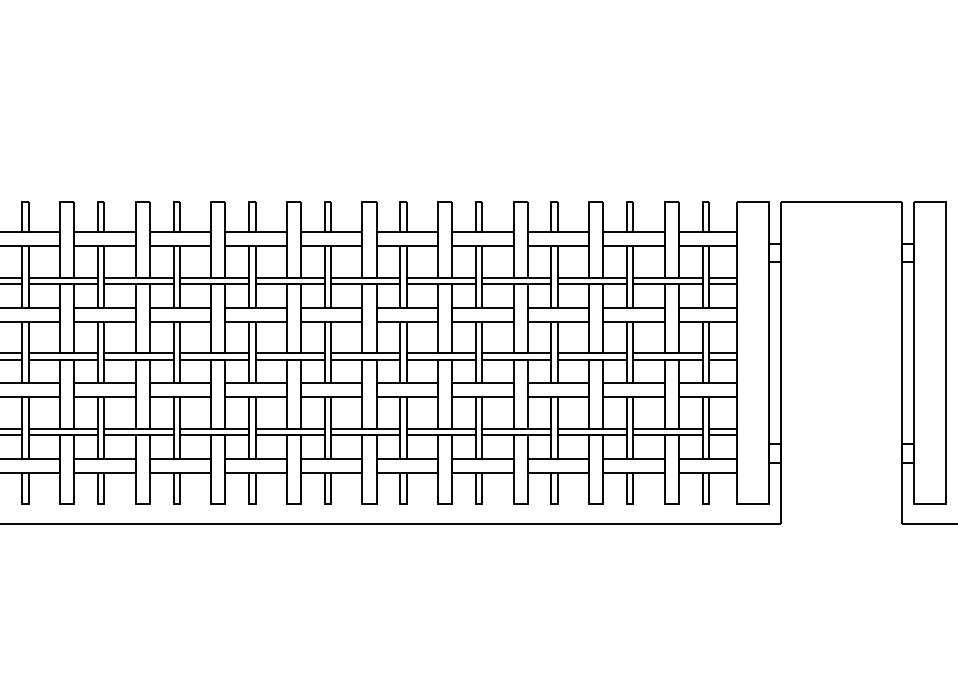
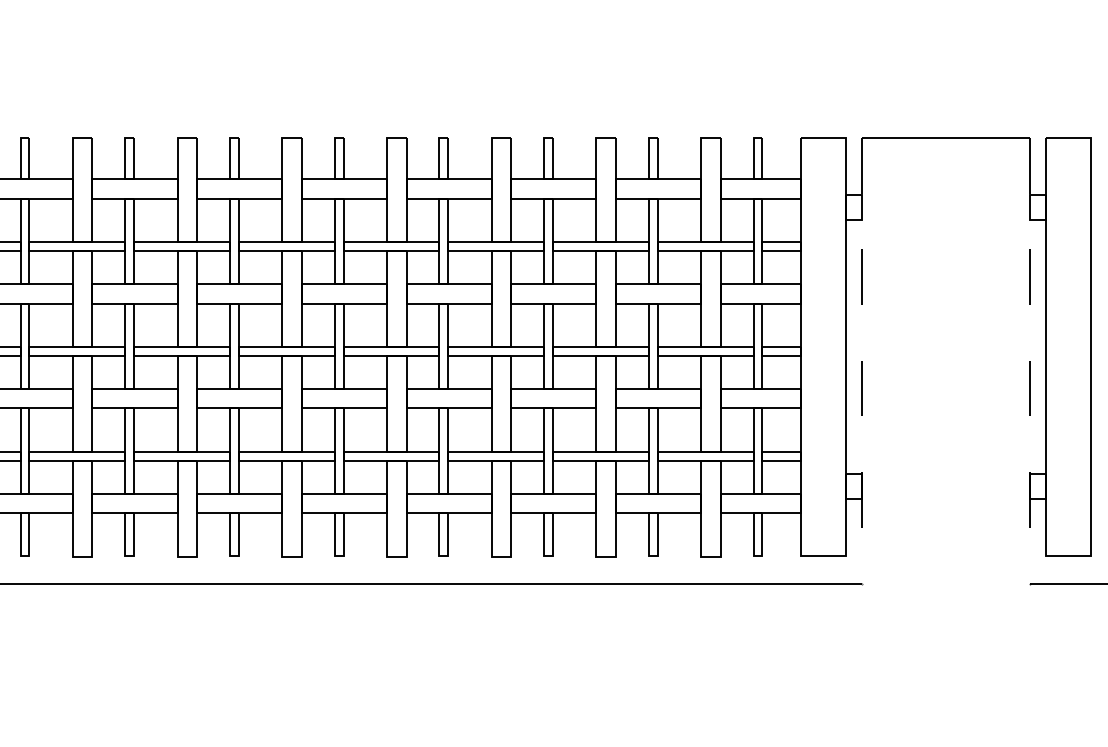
line: (781, 363) -> (863, 361), solid -> dashed
line: (901, 363) -> (1029, 361), solid -> dashed

